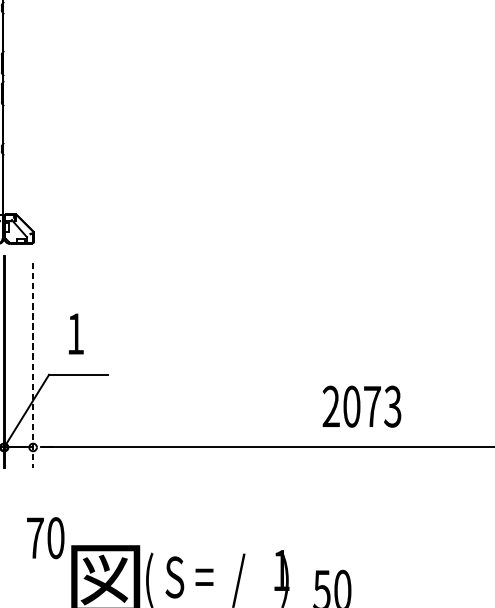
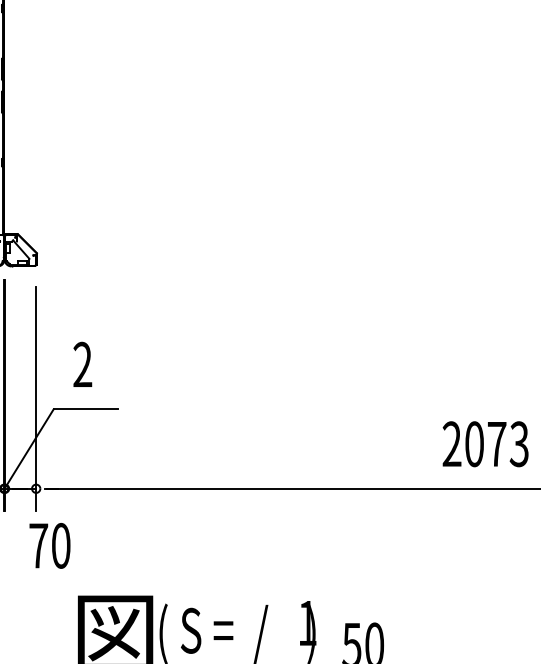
text: (75, 332) -> (82, 363), 1 -> 2
line: (33, 365) -> (36, 399), dashed -> solid
text: (361, 406) -> (485, 444), moved
text: (45, 537) -> (49, 545), moved

